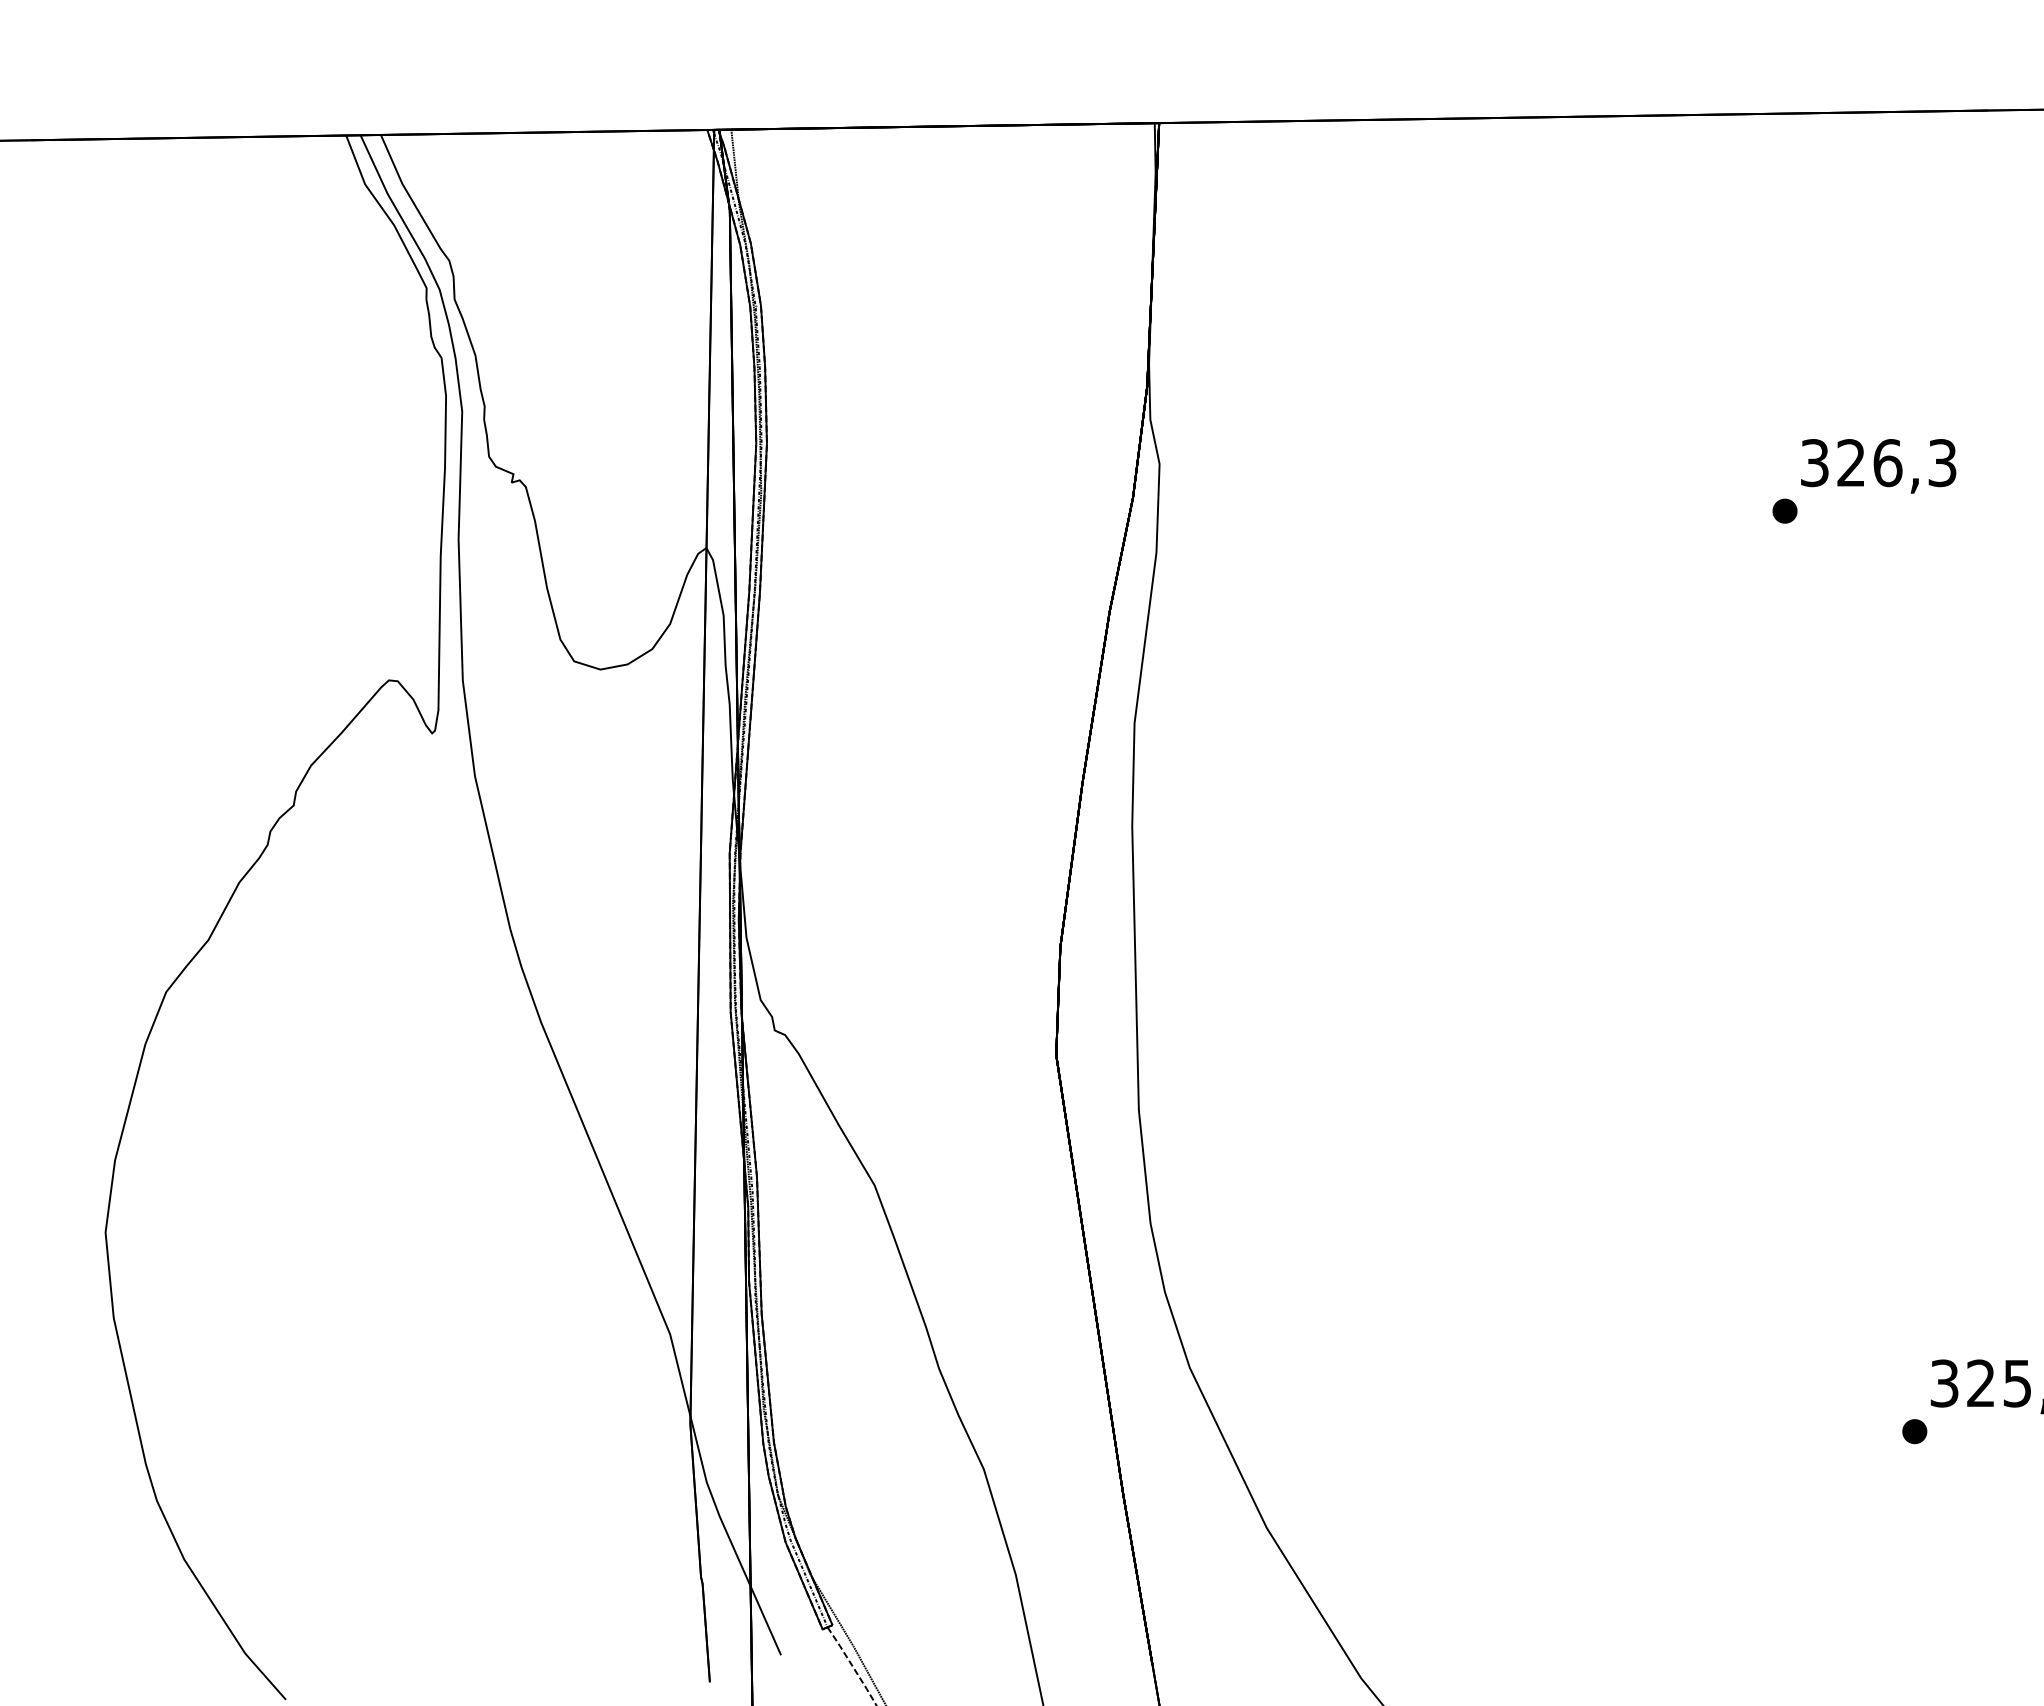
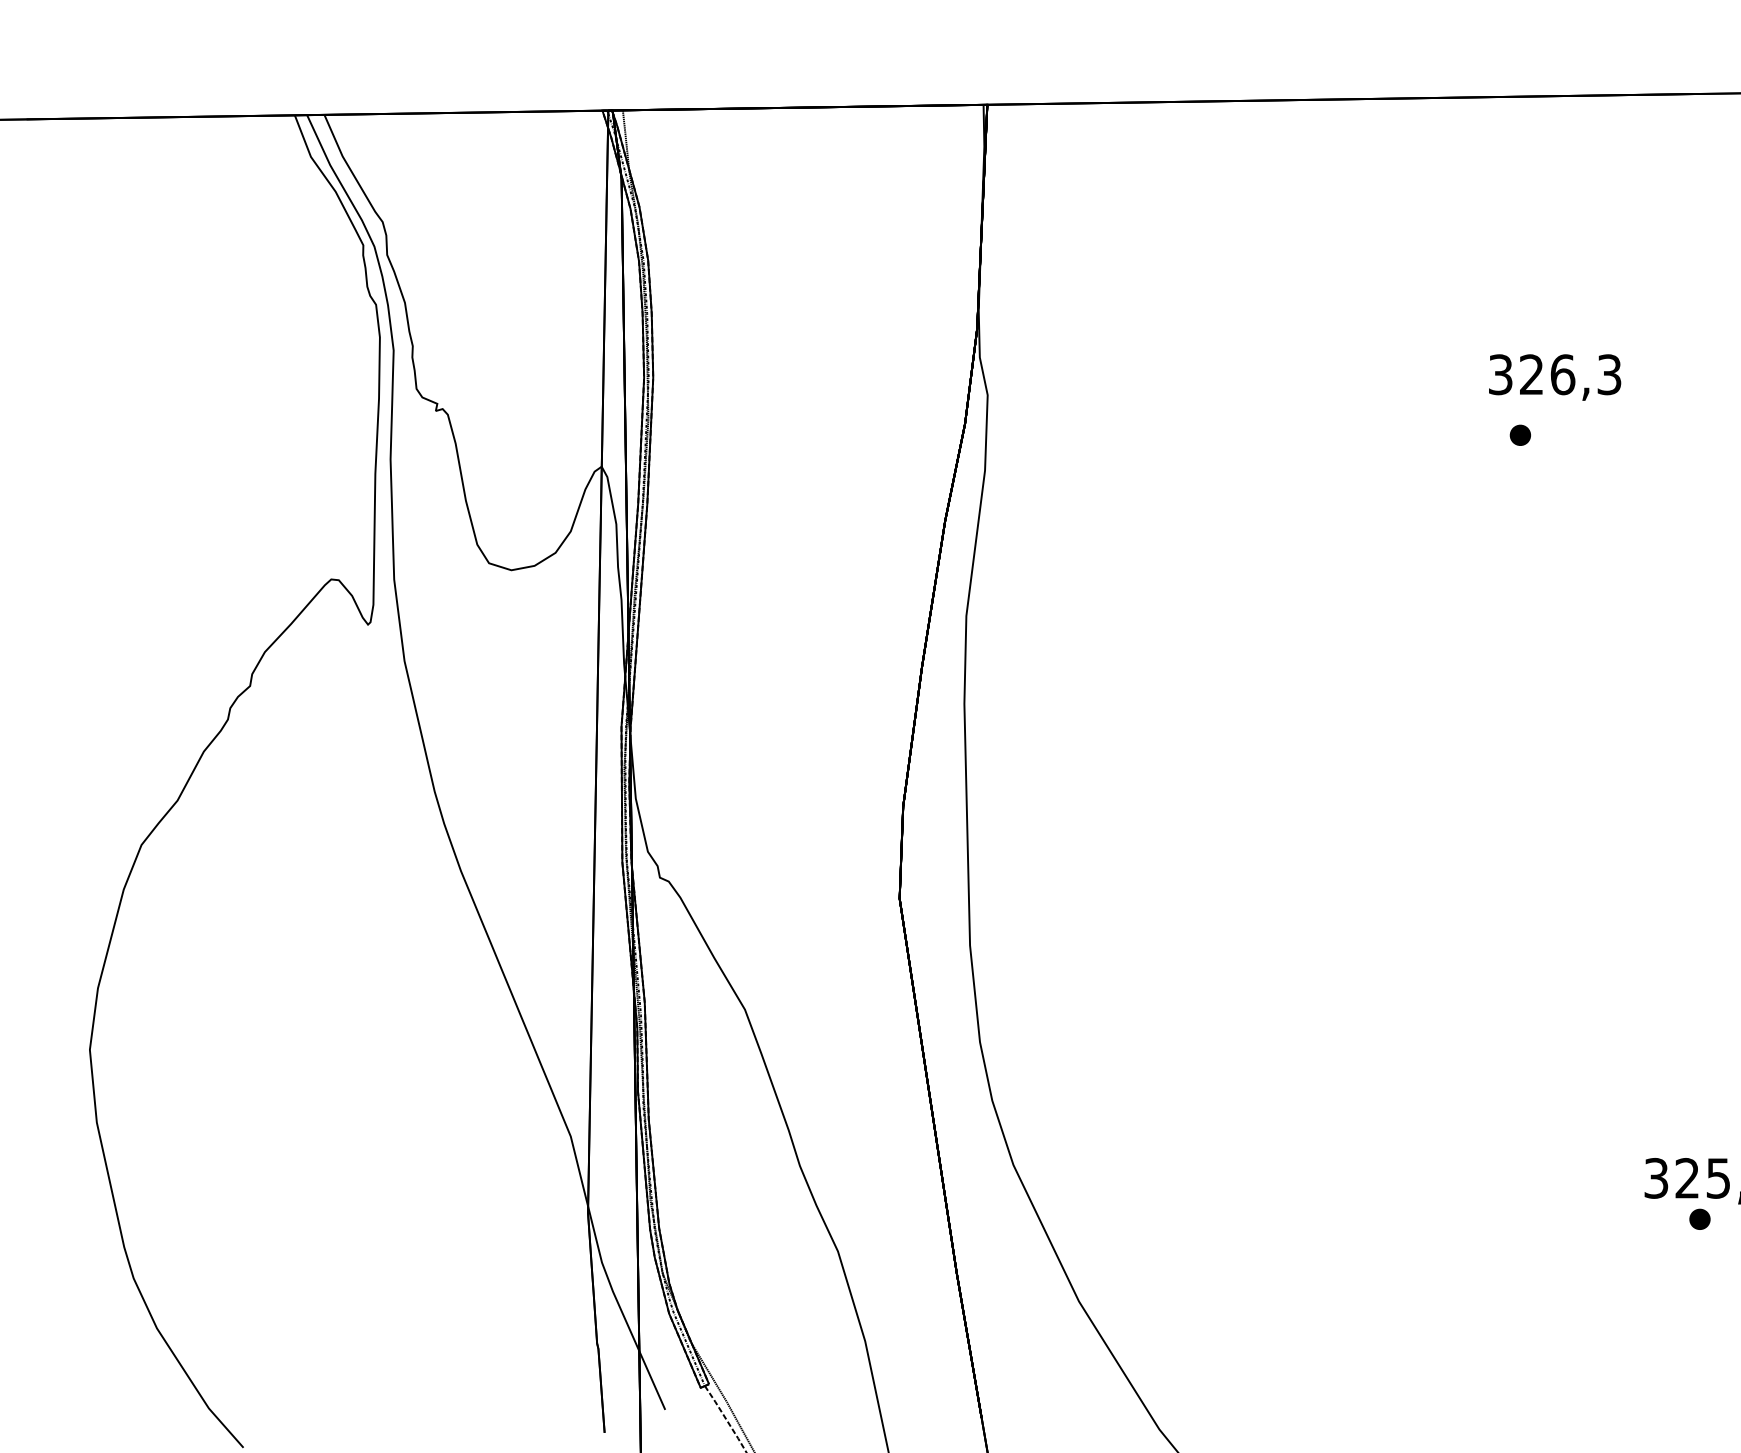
text: (1878, 466) -> (1554, 377), moved
part: (1914, 1431) -> (1699, 1219), moved

